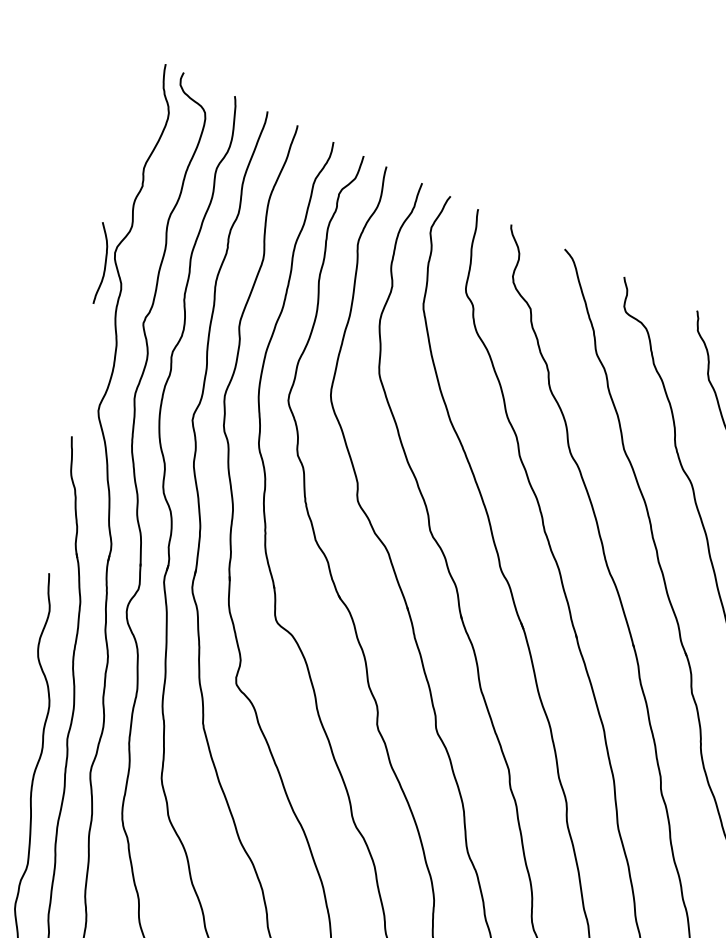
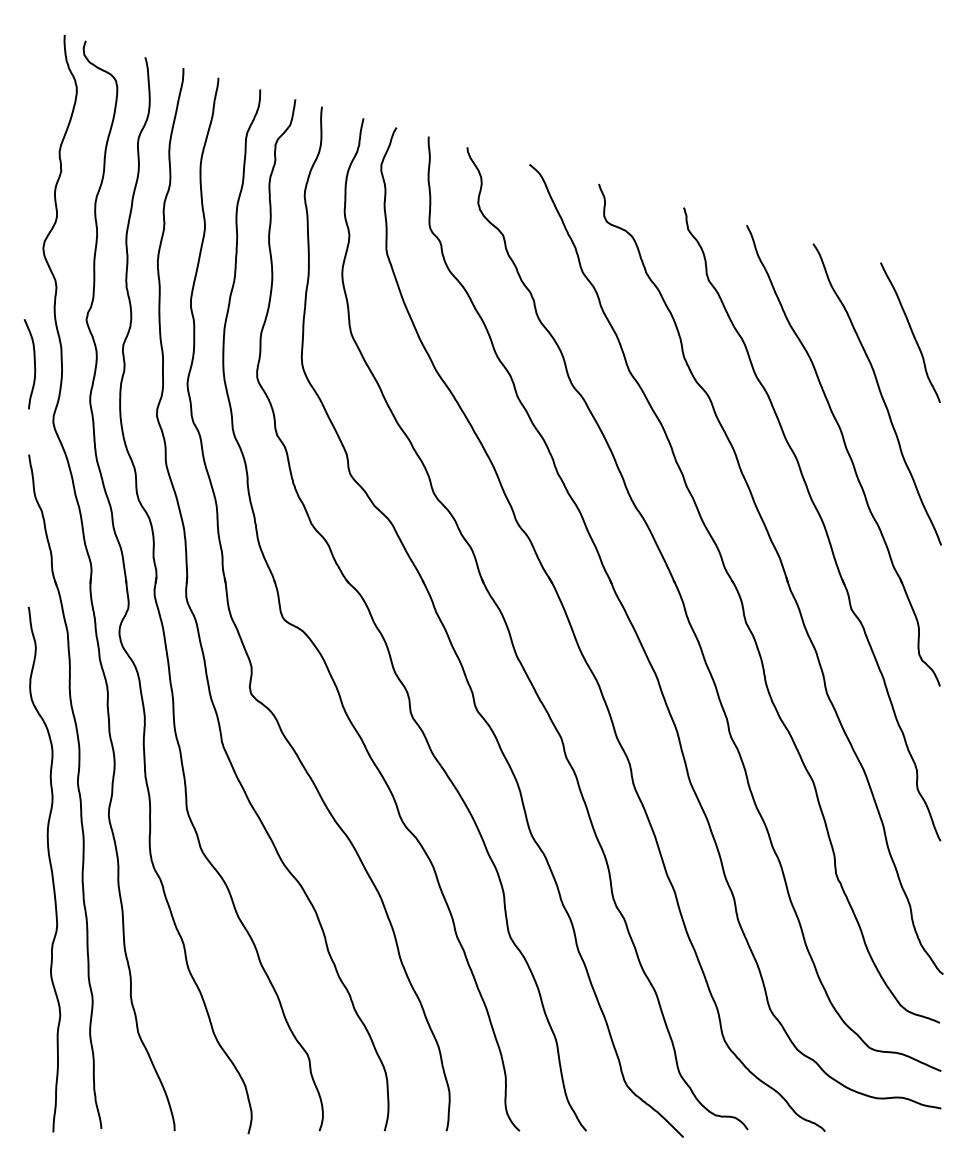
curve: (105, 264) -> (34, 364), moved

